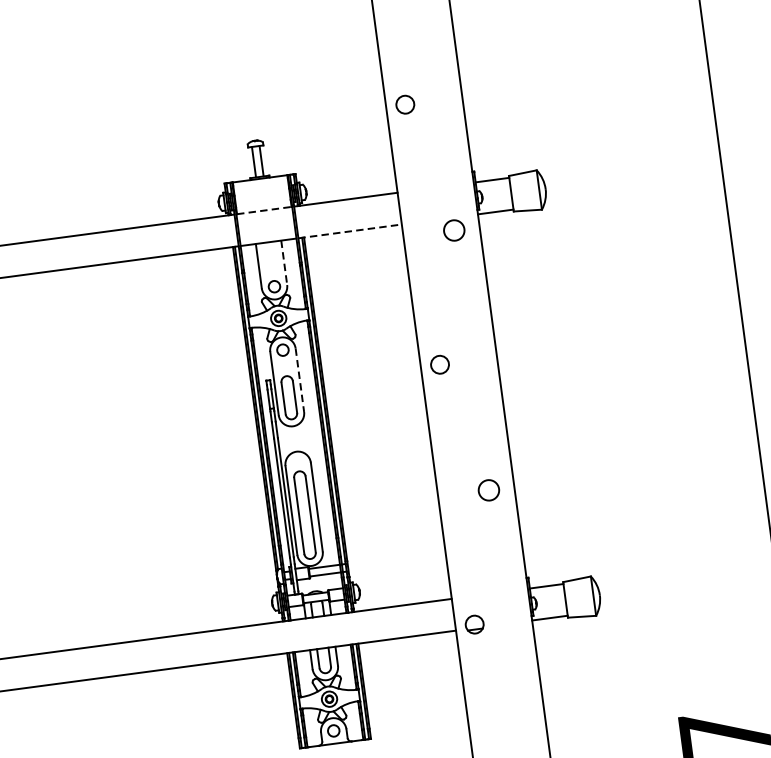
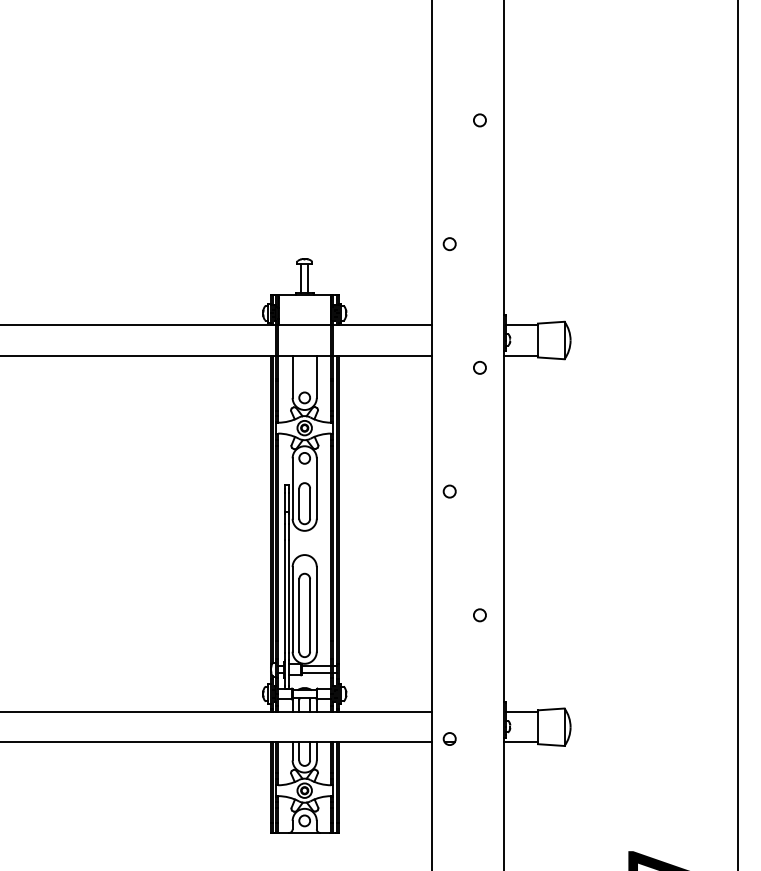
circle: (405, 105) -> (449, 244), size x0.71
line: (264, 210) -> (304, 325), dashed -> solid
circle: (453, 230) -> (479, 367), size x0.62
line: (350, 231) -> (382, 355), dashed -> solid
line: (284, 263) -> (316, 377), dashed -> solid
circle: (439, 364) -> (449, 491), size x0.71
line: (299, 381) -> (316, 489), dashed -> solid
circle: (488, 490) -> (479, 615), size x0.62
part: (474, 624) -> (449, 738), size x0.71

